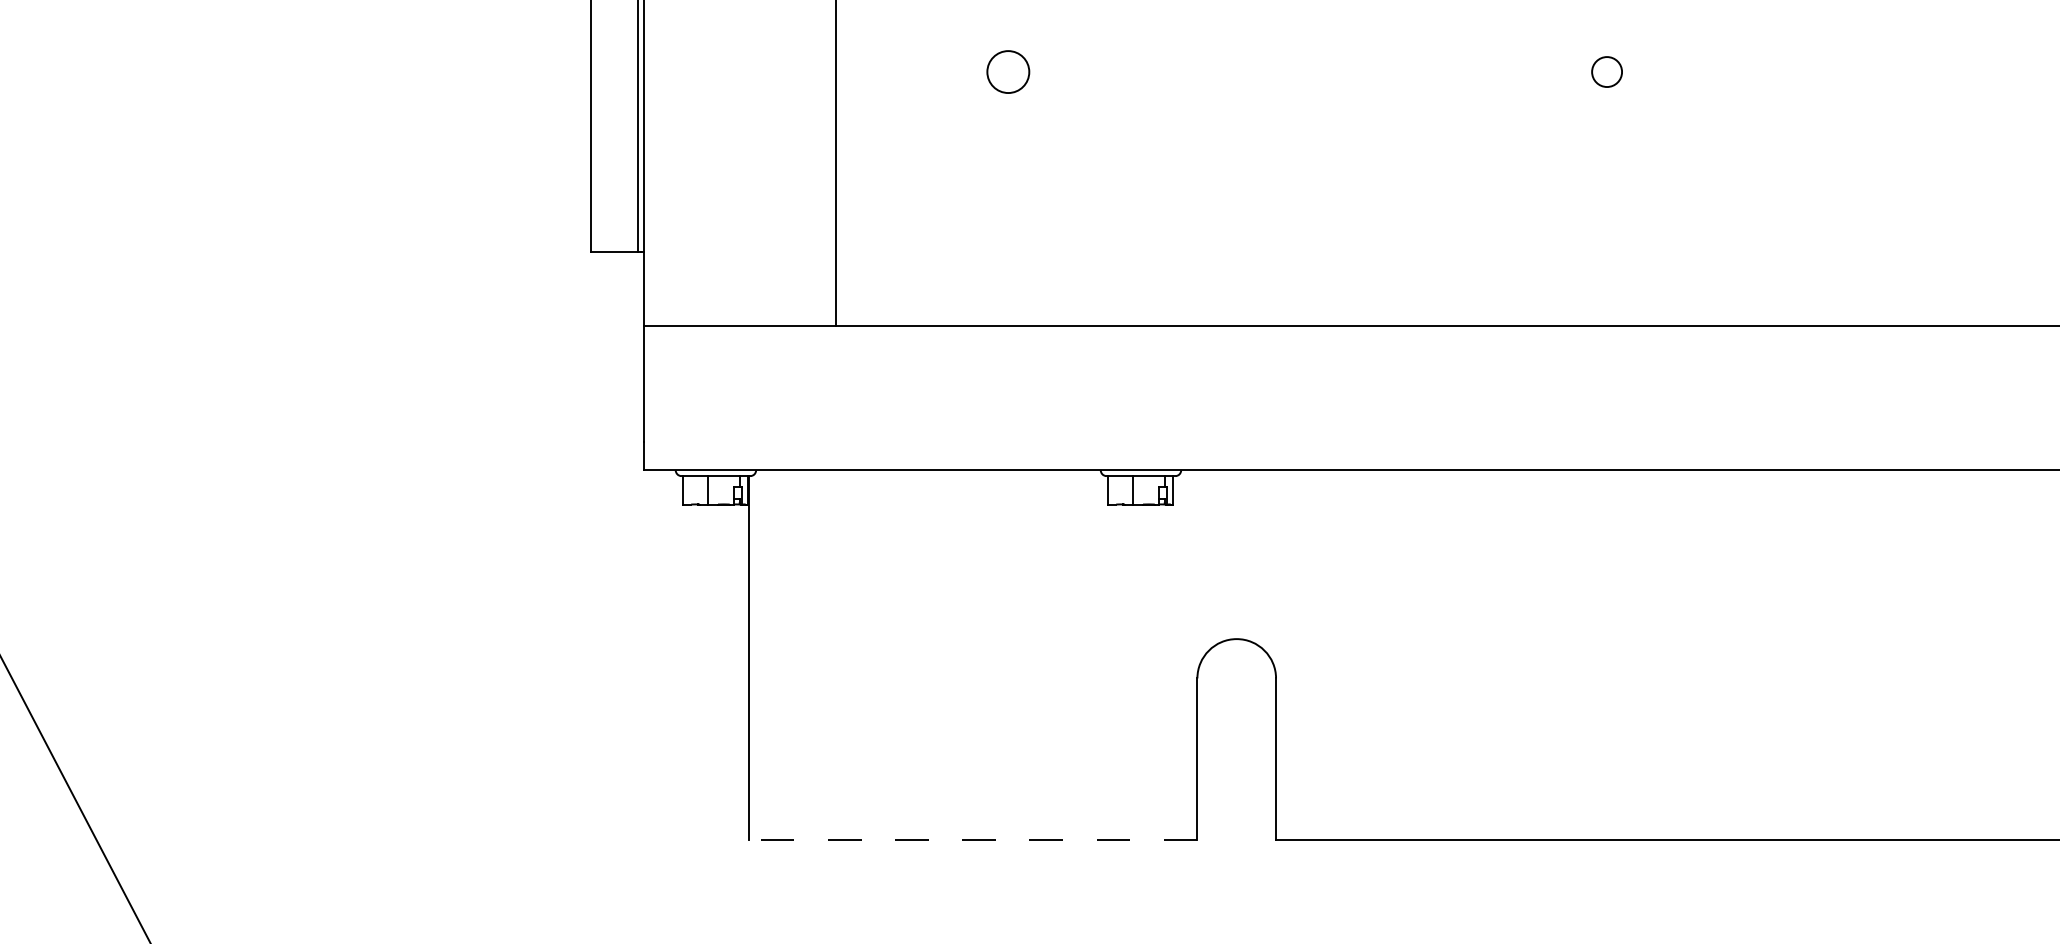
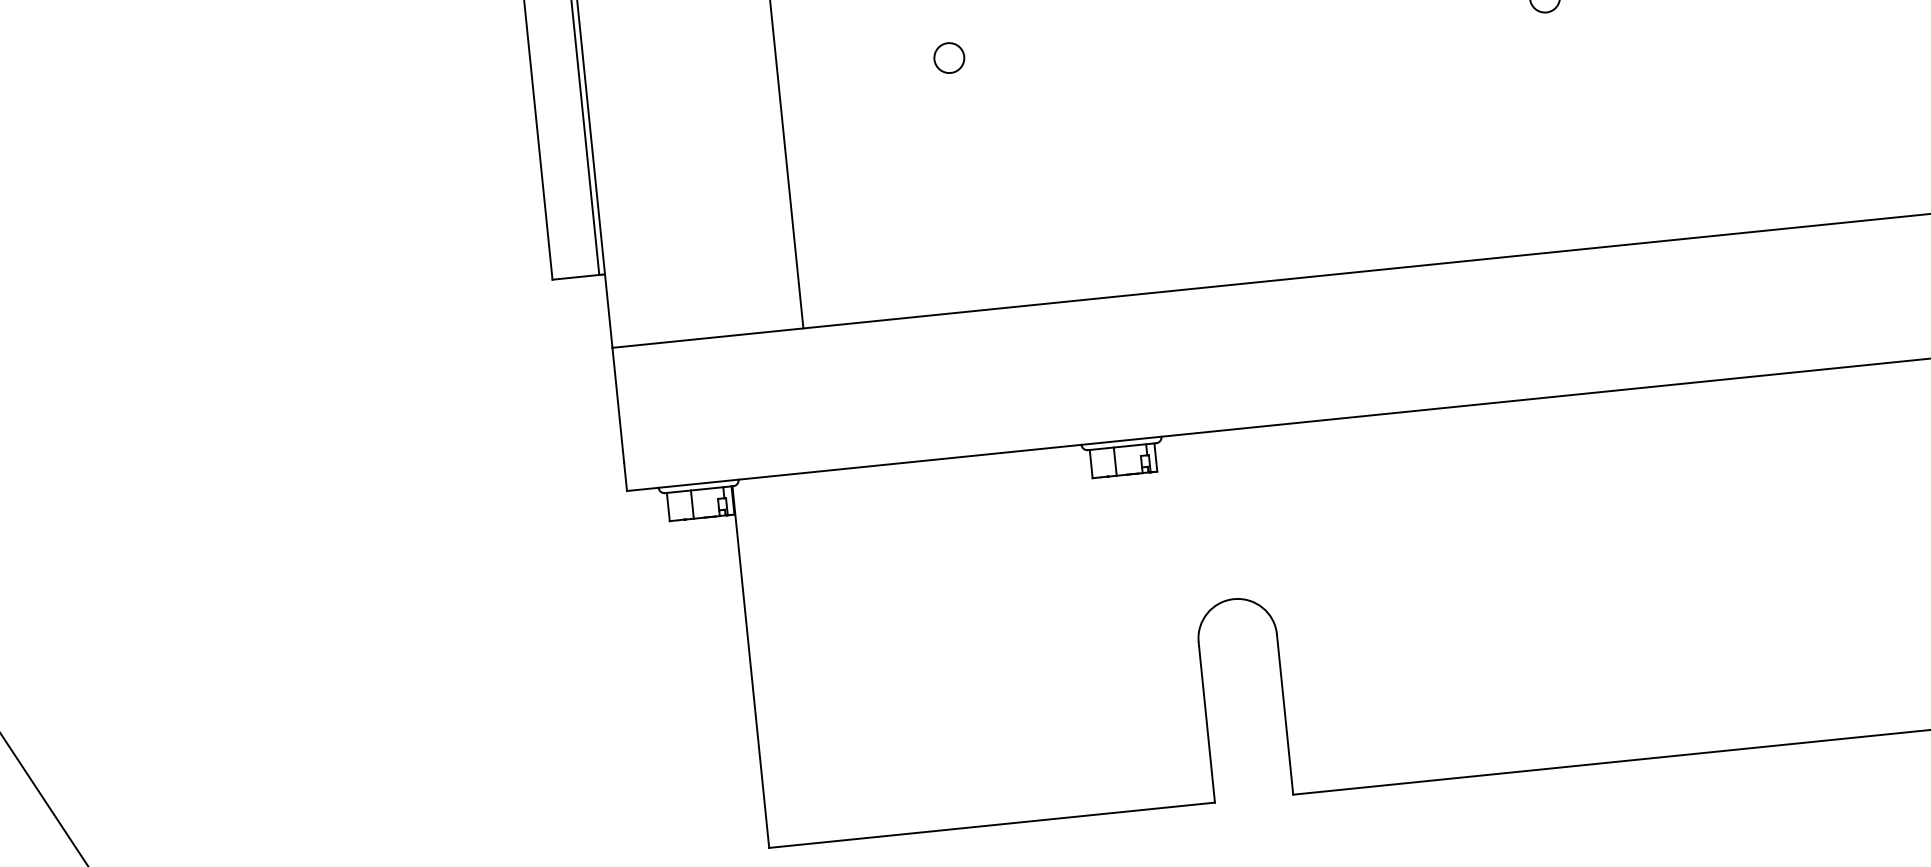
circle: (1008, 71) -> (949, 57), size x0.71
line: (972, 839) -> (991, 825), dashed -> solid

